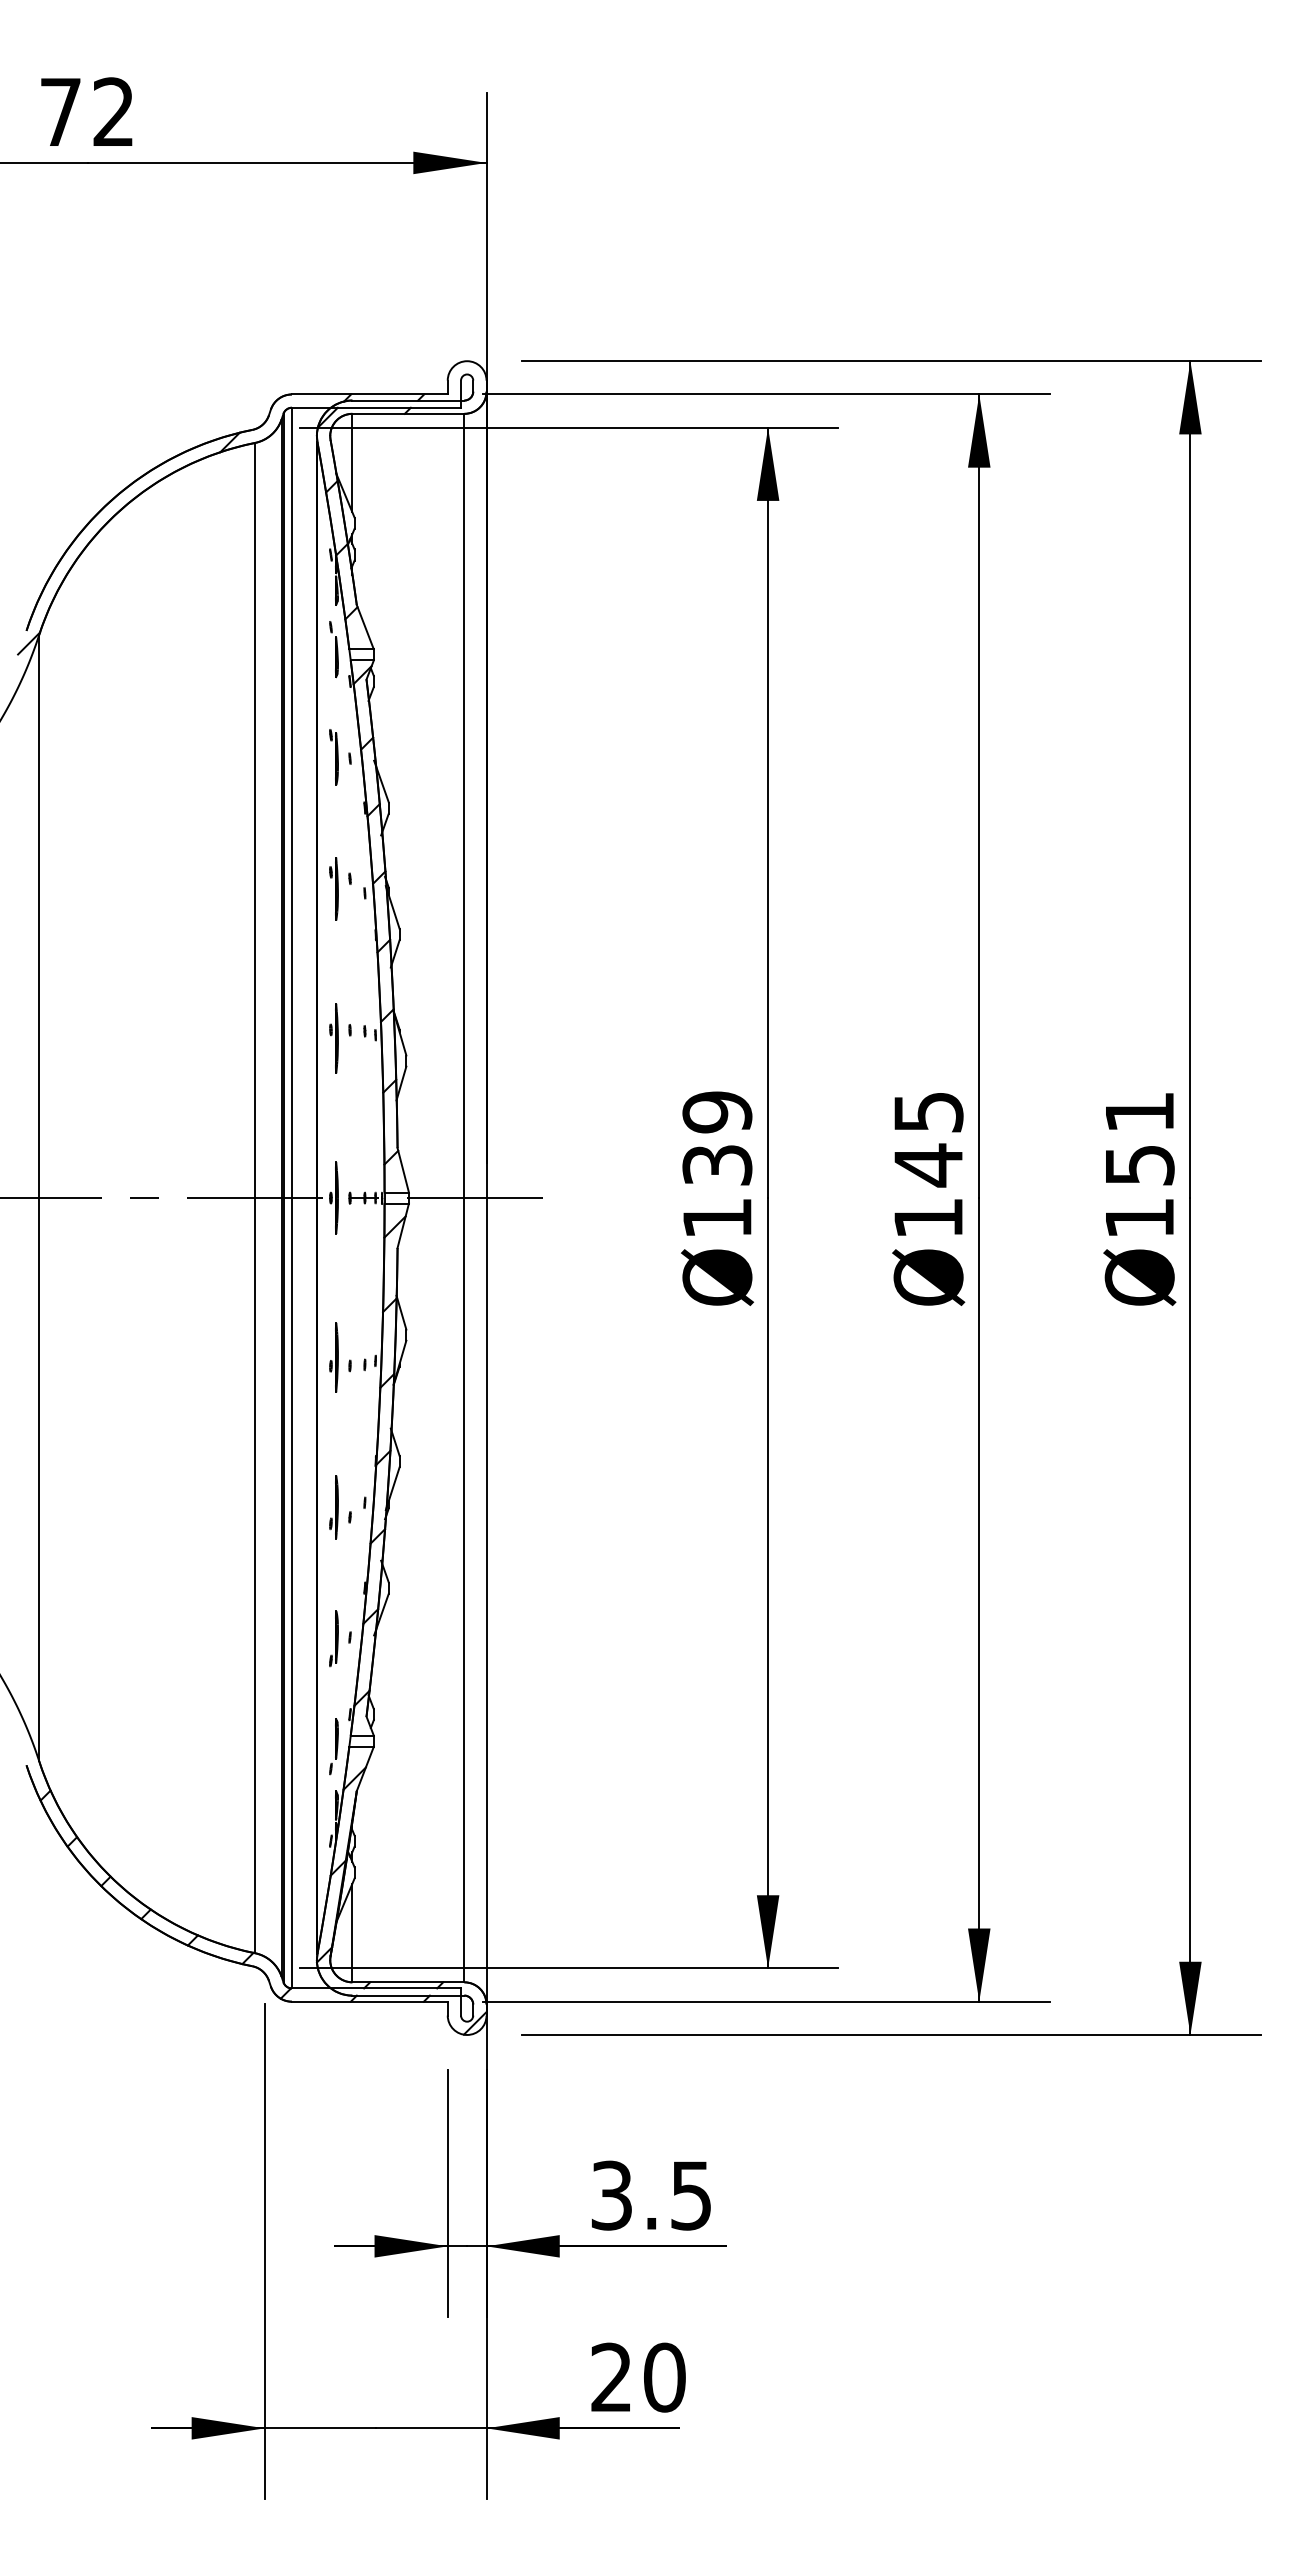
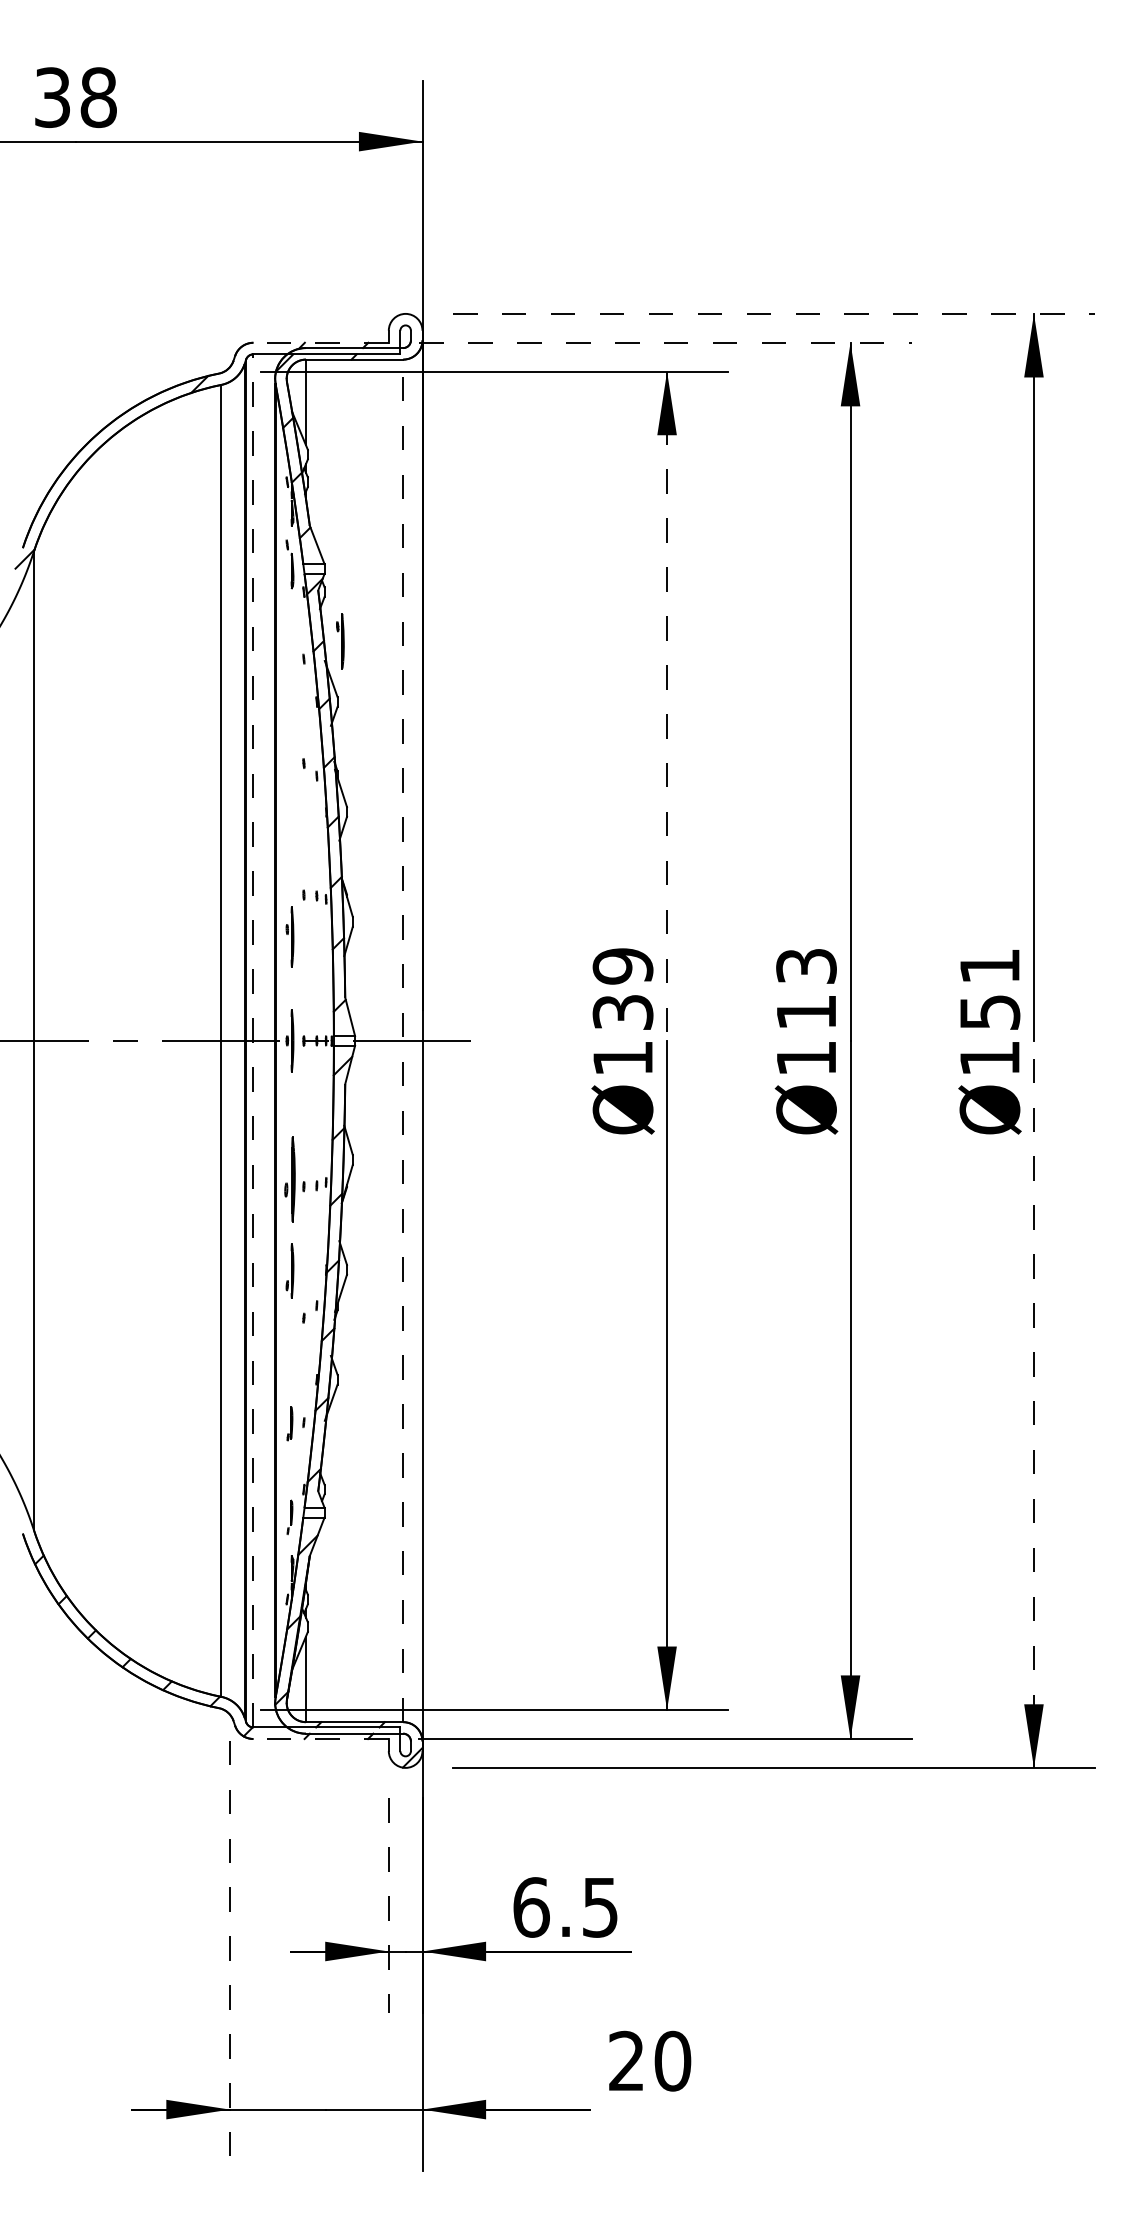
text: (87, 112) -> (75, 97), 72 -> 38
line: (891, 361) -> (774, 314), solid -> dashed
line: (369, 394) -> (320, 342), solid -> dashed
line: (766, 394) -> (665, 342), solid -> dashed
part: (333, 757) -> (289, 658), removed
line: (768, 813) -> (667, 706), solid -> dashed
part: (333, 888) -> (339, 640), moved
part: (333, 1038) -> (289, 937), moved
text: (928, 1139) -> (806, 989), Ø145 -> Ø113
line: (291, 1197) -> (253, 1040), solid -> dashed
line: (464, 1197) -> (403, 1040), solid -> dashed
part: (333, 1357) -> (289, 1179), size x1.4
part: (333, 1507) -> (289, 1271), moved
line: (1190, 1616) -> (1034, 1404), solid -> dashed
part: (333, 1638) -> (289, 1423), size x0.7
part: (333, 1746) -> (289, 1517), size x0.7
line: (369, 2001) -> (320, 1738), solid -> dashed
line: (447, 2193) -> (388, 1905), solid -> dashed
text: (612, 2195) -> (531, 1907), 3.5 -> 6.5
line: (264, 2251) -> (229, 1955), solid -> dashed
text: (638, 2377) -> (650, 2061), moved

